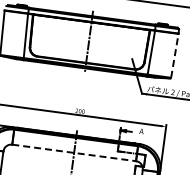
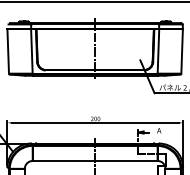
line: (175, 54) -> (182, 50), dashed -> solid
line: (74, 152) -> (95, 160), dashed -> solid

